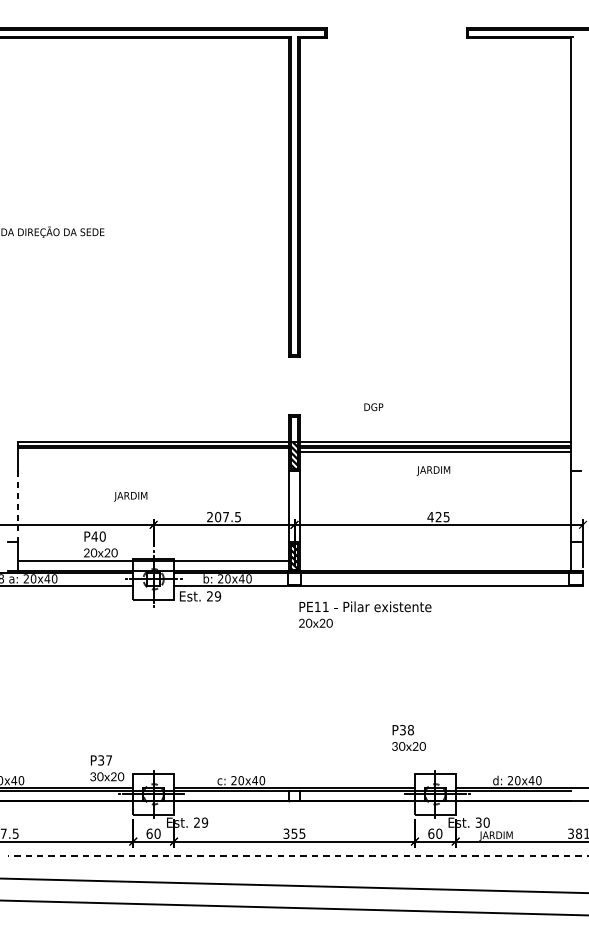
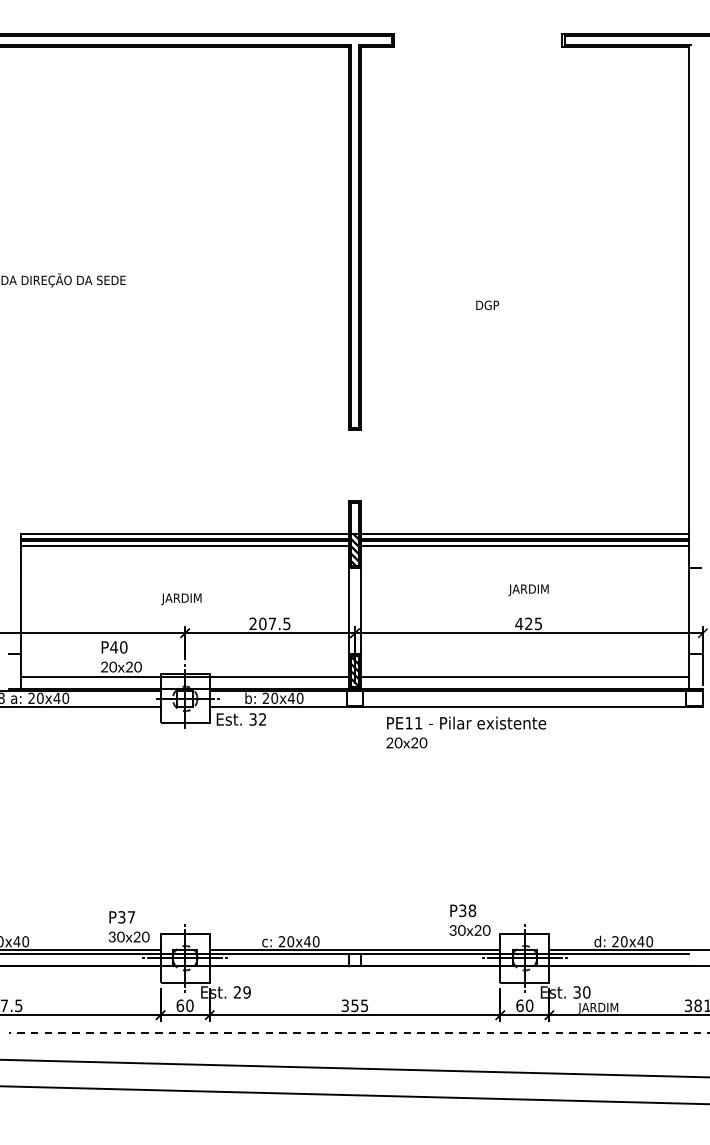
text: (373, 407) -> (487, 305), moved
line: (153, 452) -> (184, 545), added
text: (433, 471) -> (528, 590), moved
text: (130, 496) -> (181, 599), moved
line: (17, 506) -> (21, 611), dashed -> solid
line: (435, 560) -> (524, 676), added
text: (213, 596) -> (257, 719), 29 -> 32
text: (365, 614) -> (466, 732), moved
text: (408, 737) -> (469, 919), moved

